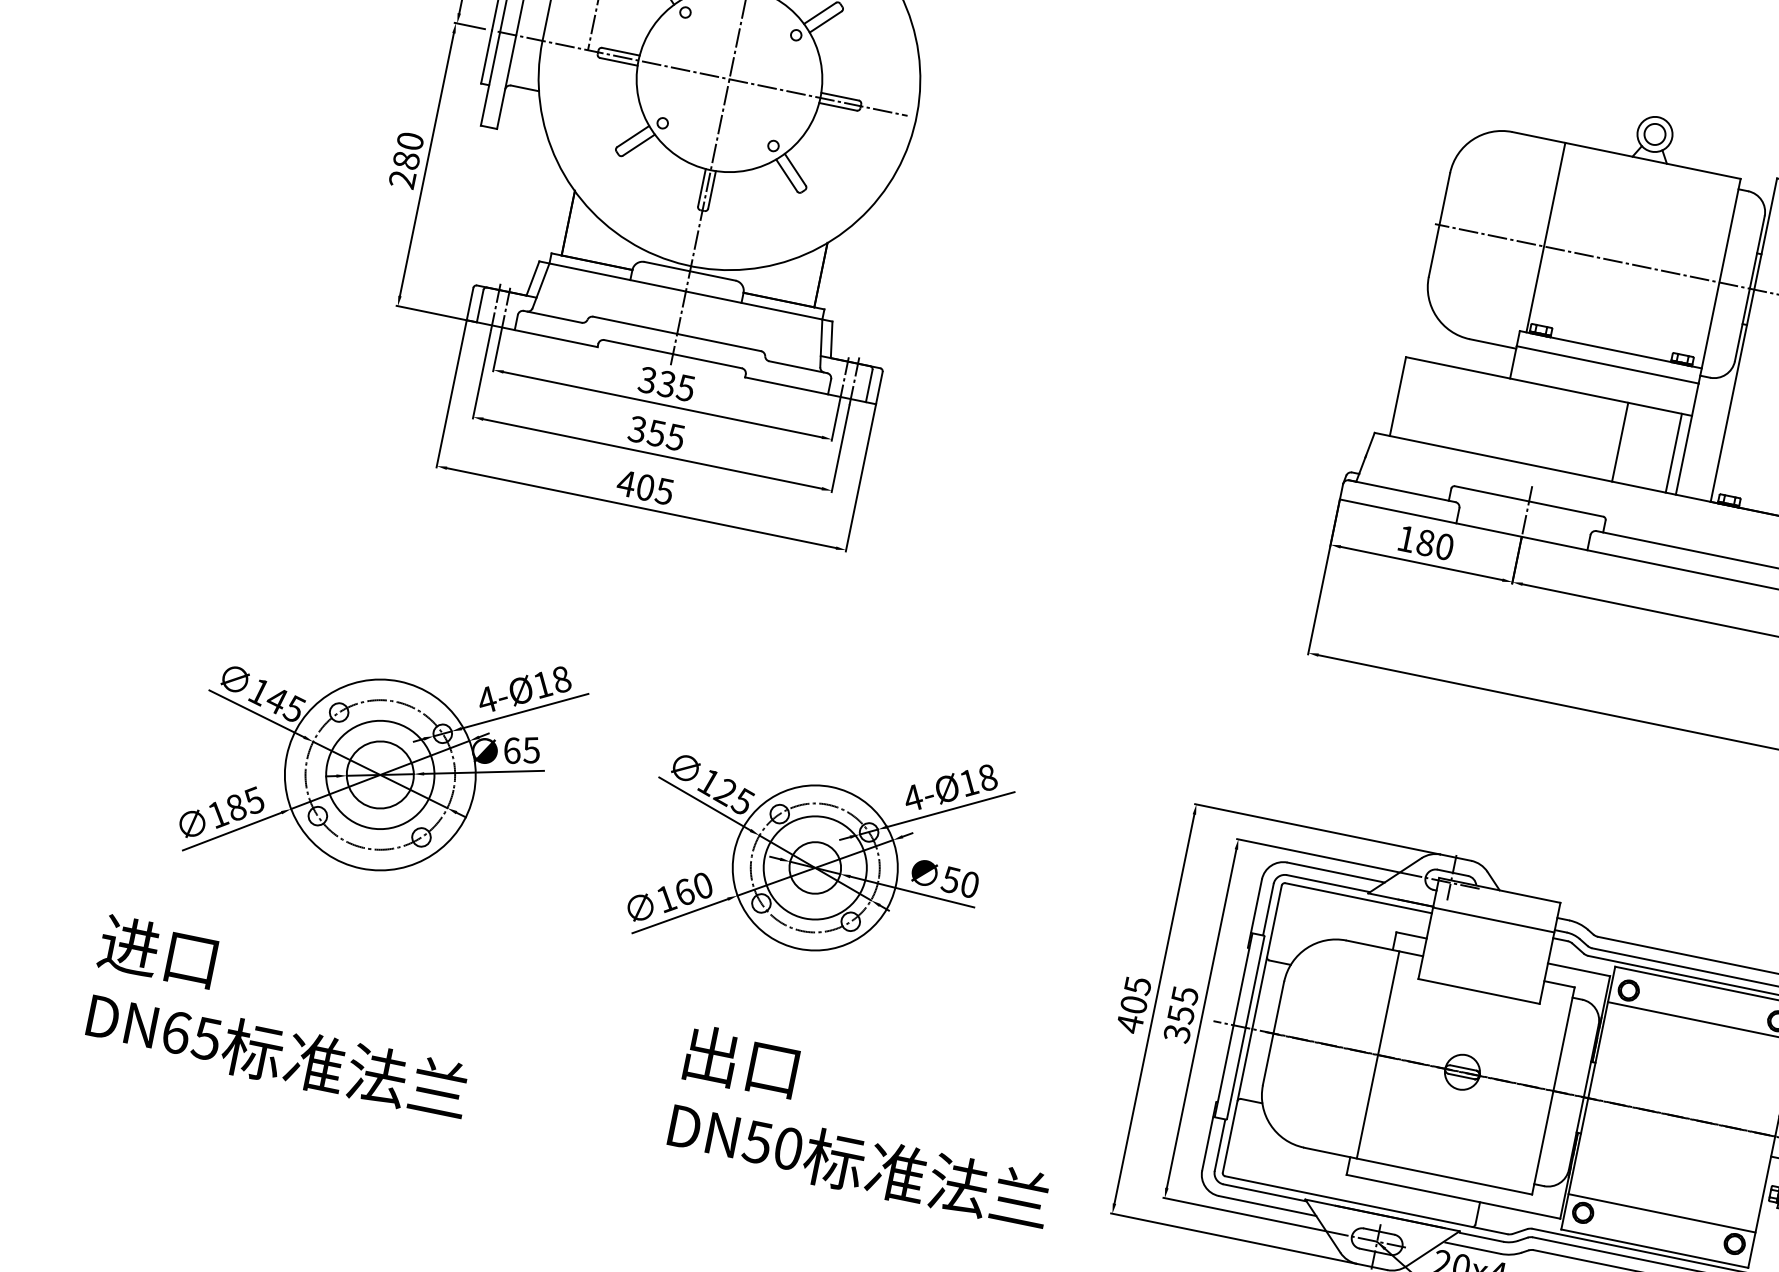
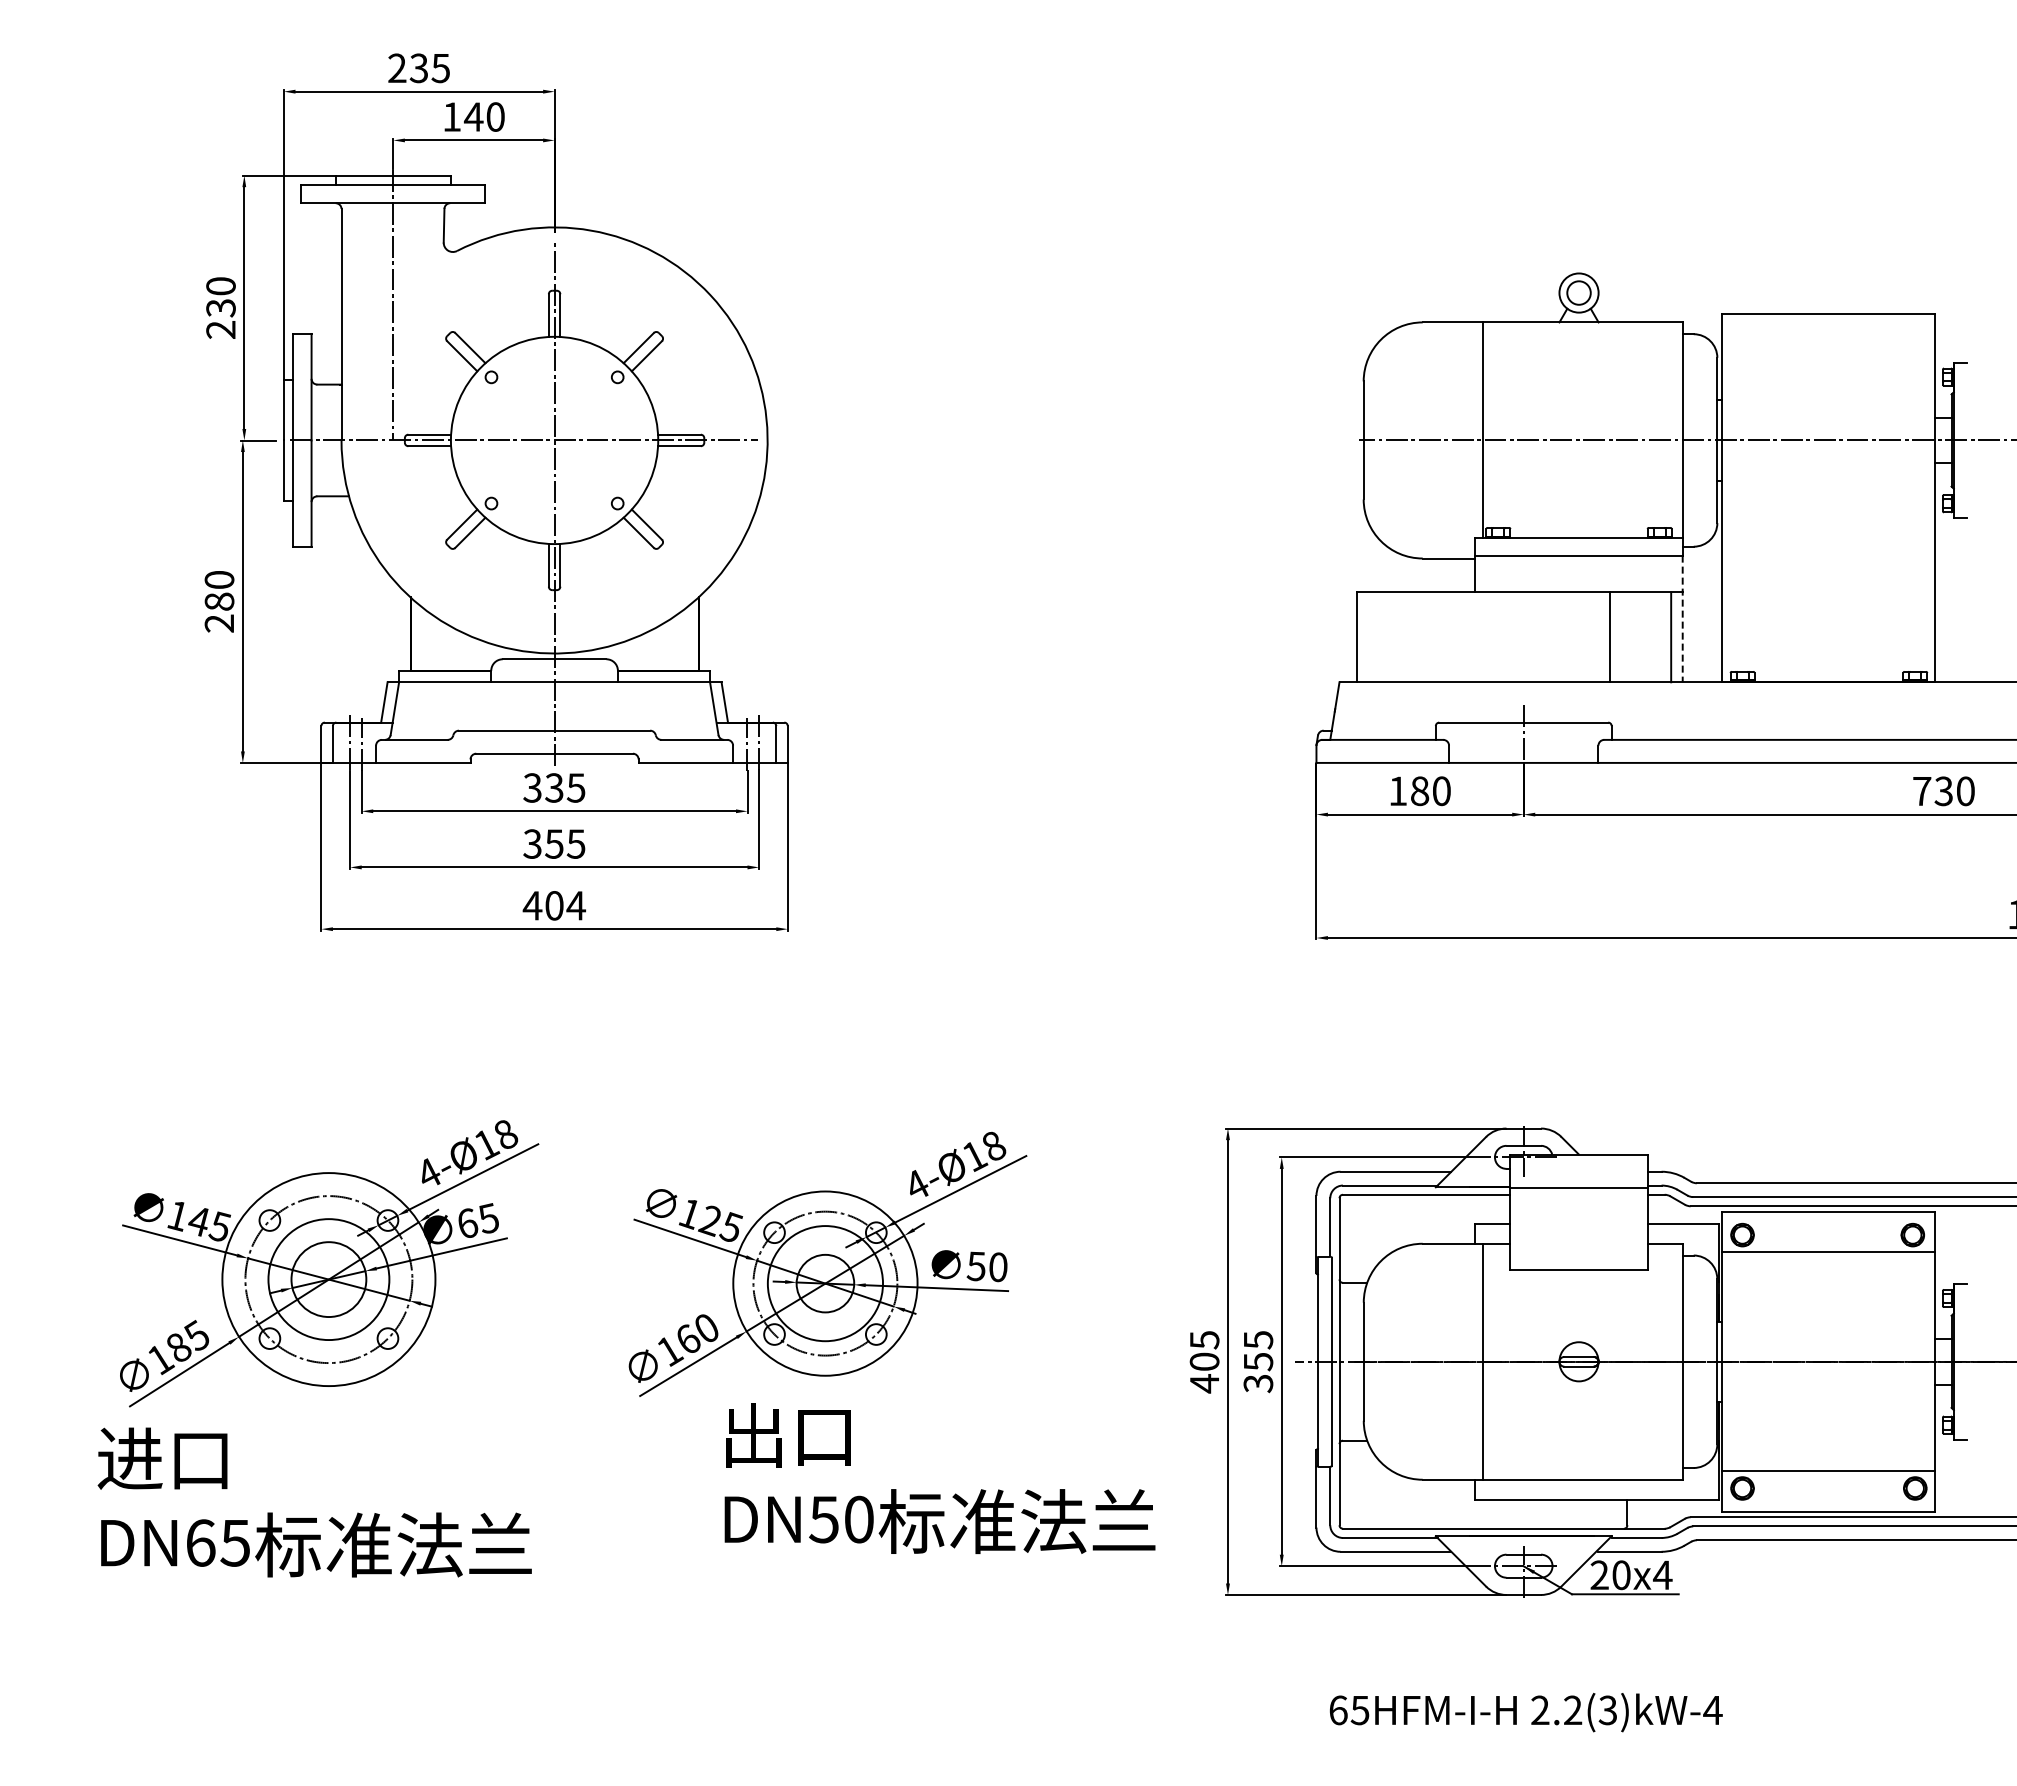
line: (1686, 439) -> (1682, 619), solid -> dashed
text: (664, 491) -> (576, 905), 405 -> 404
text: (283, 1017) -> (314, 1502), moved
text: (866, 1127) -> (939, 1478), moved

